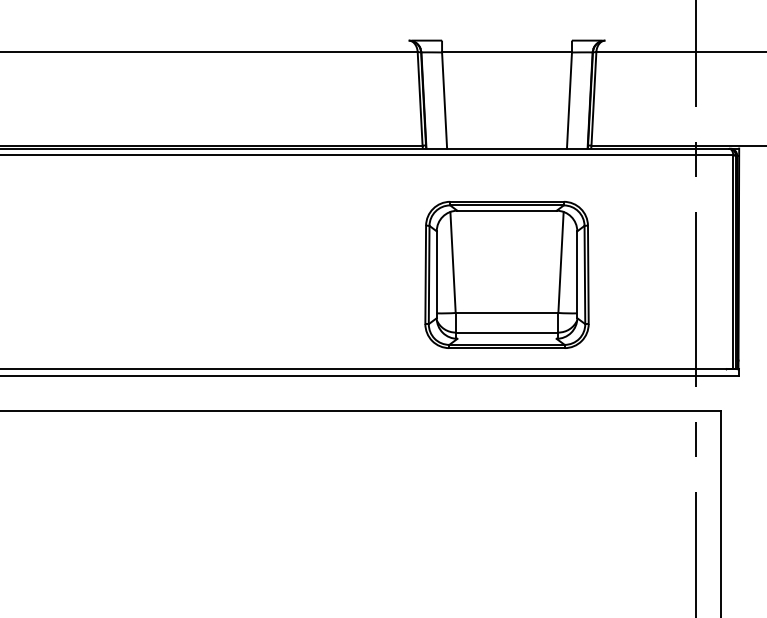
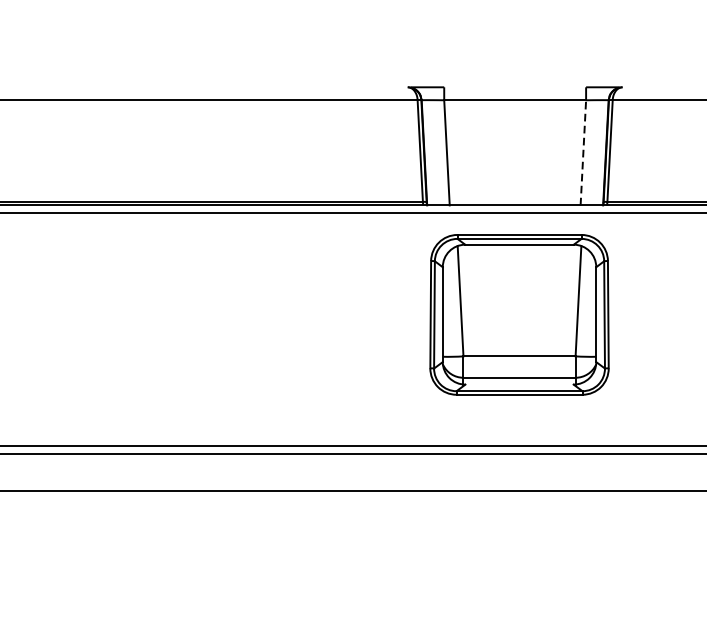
line: (569, 100) -> (583, 152), solid -> dashed
part: (506, 274) -> (518, 314), moved

